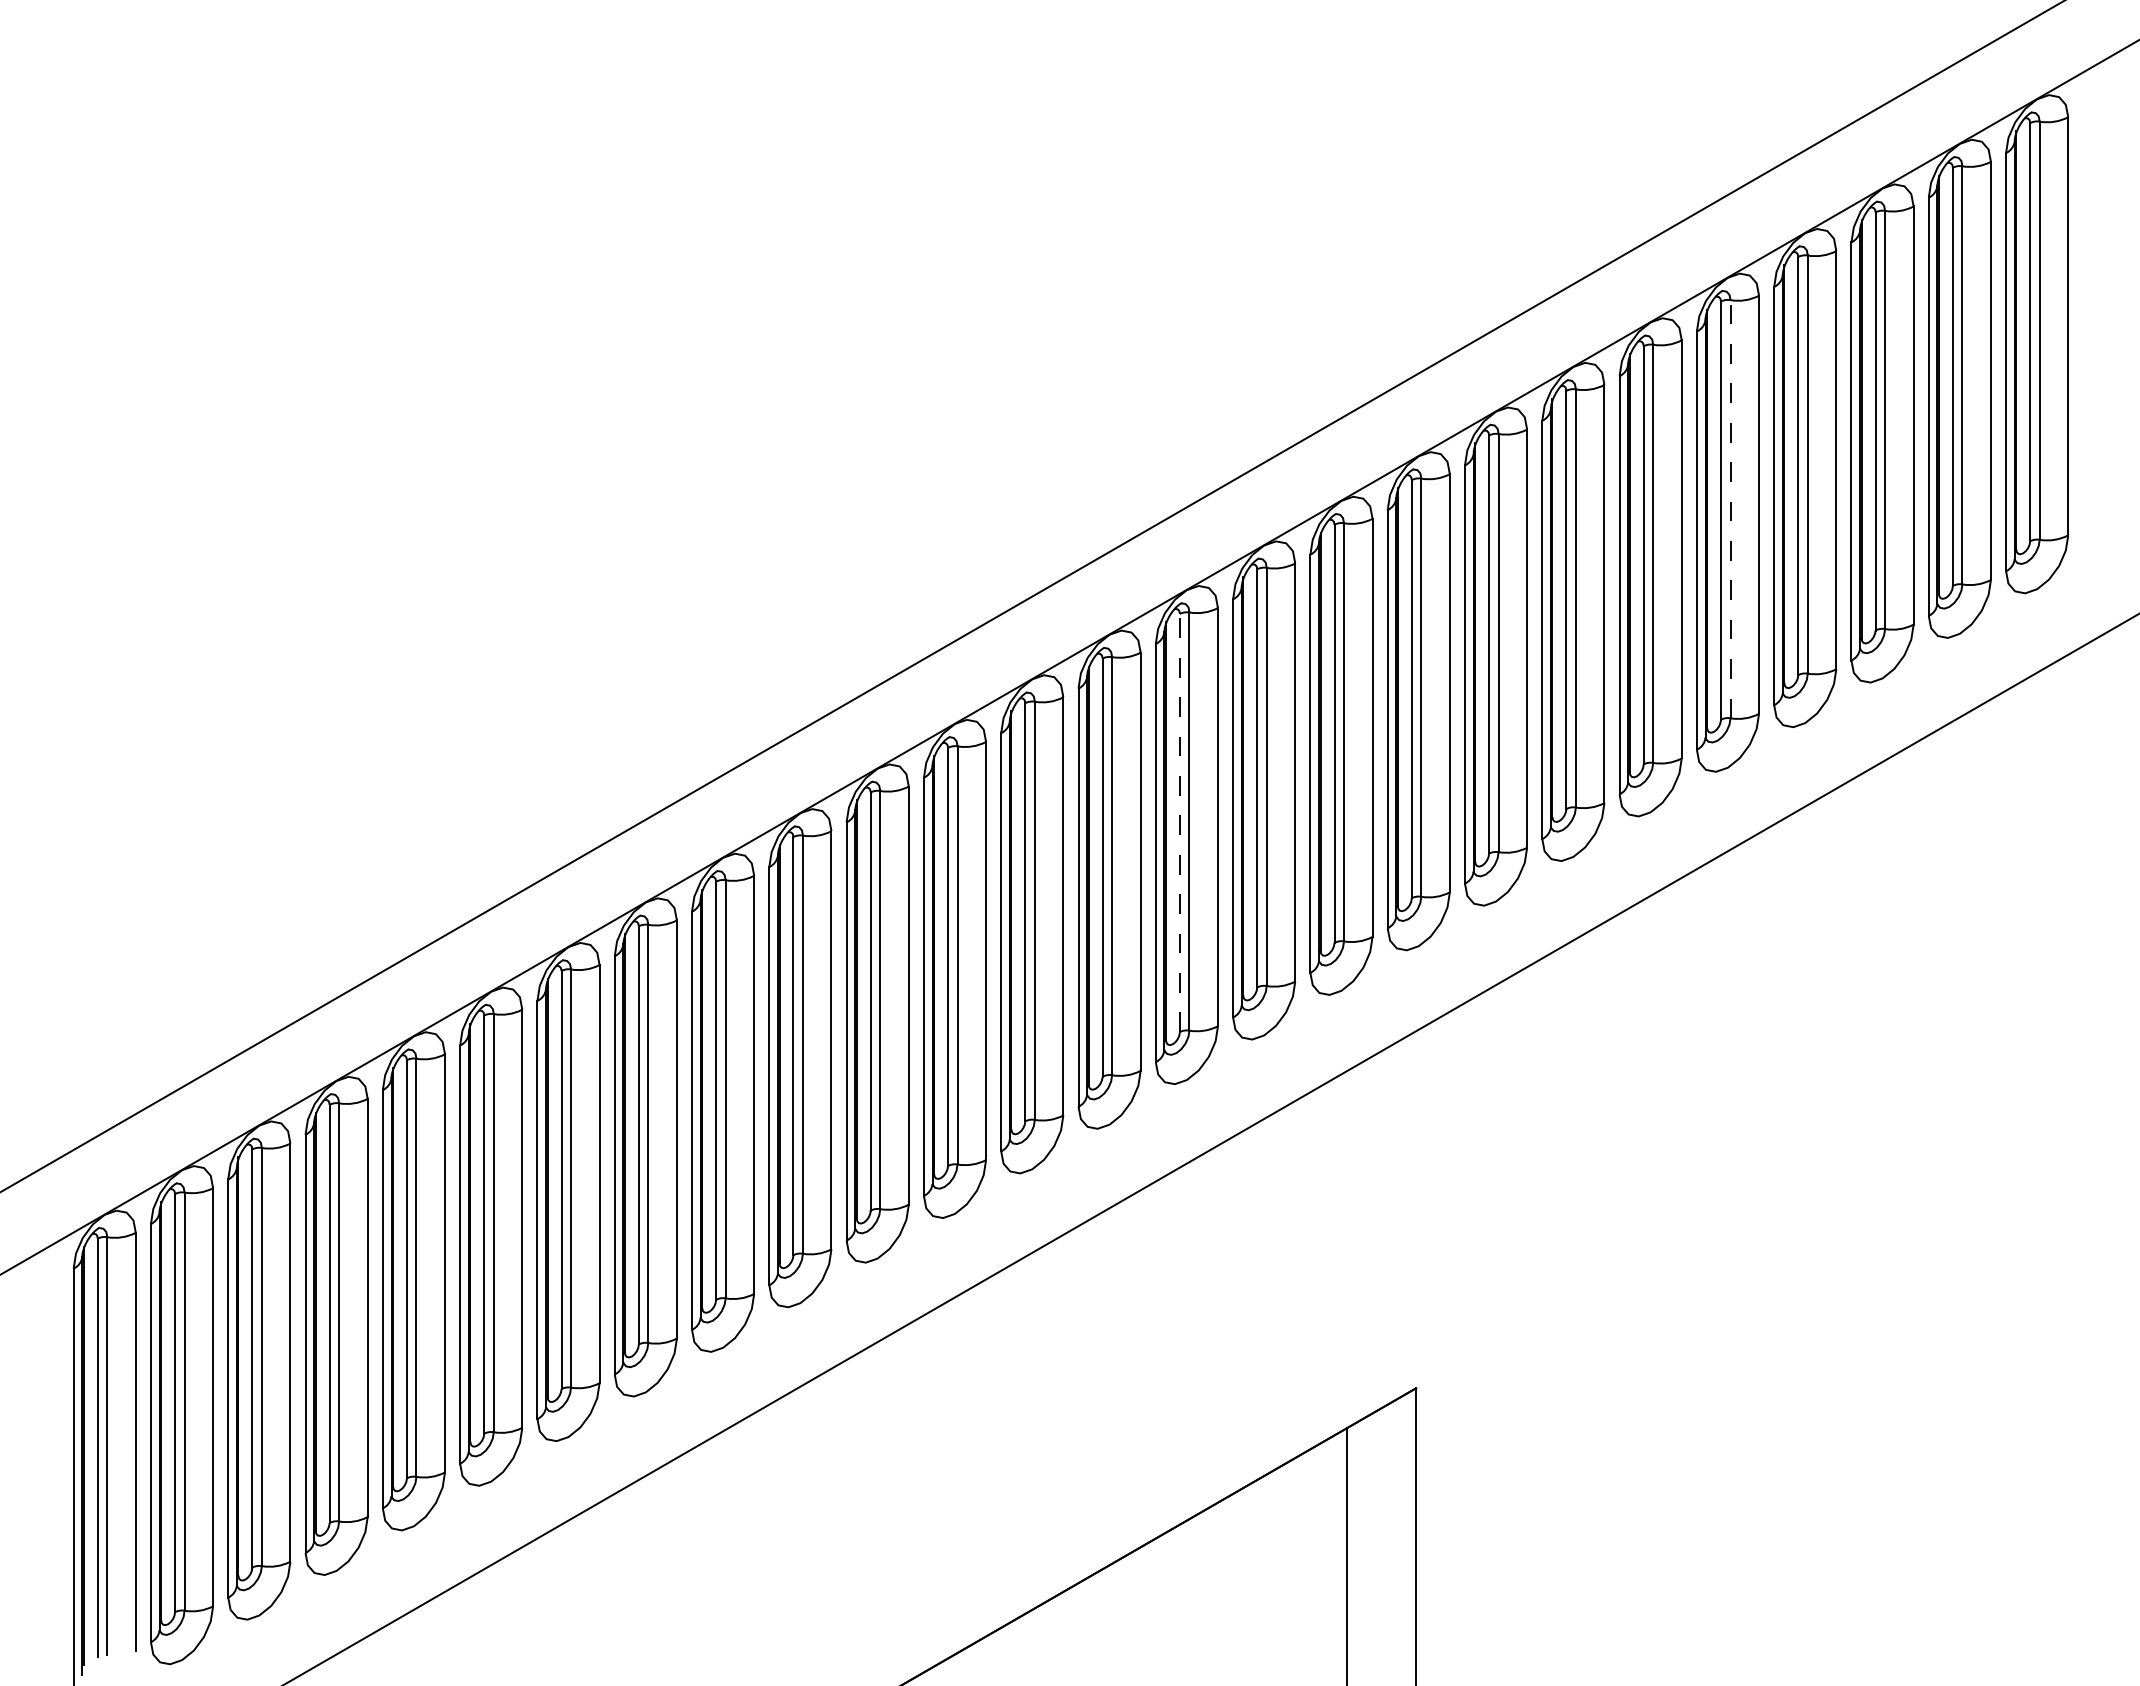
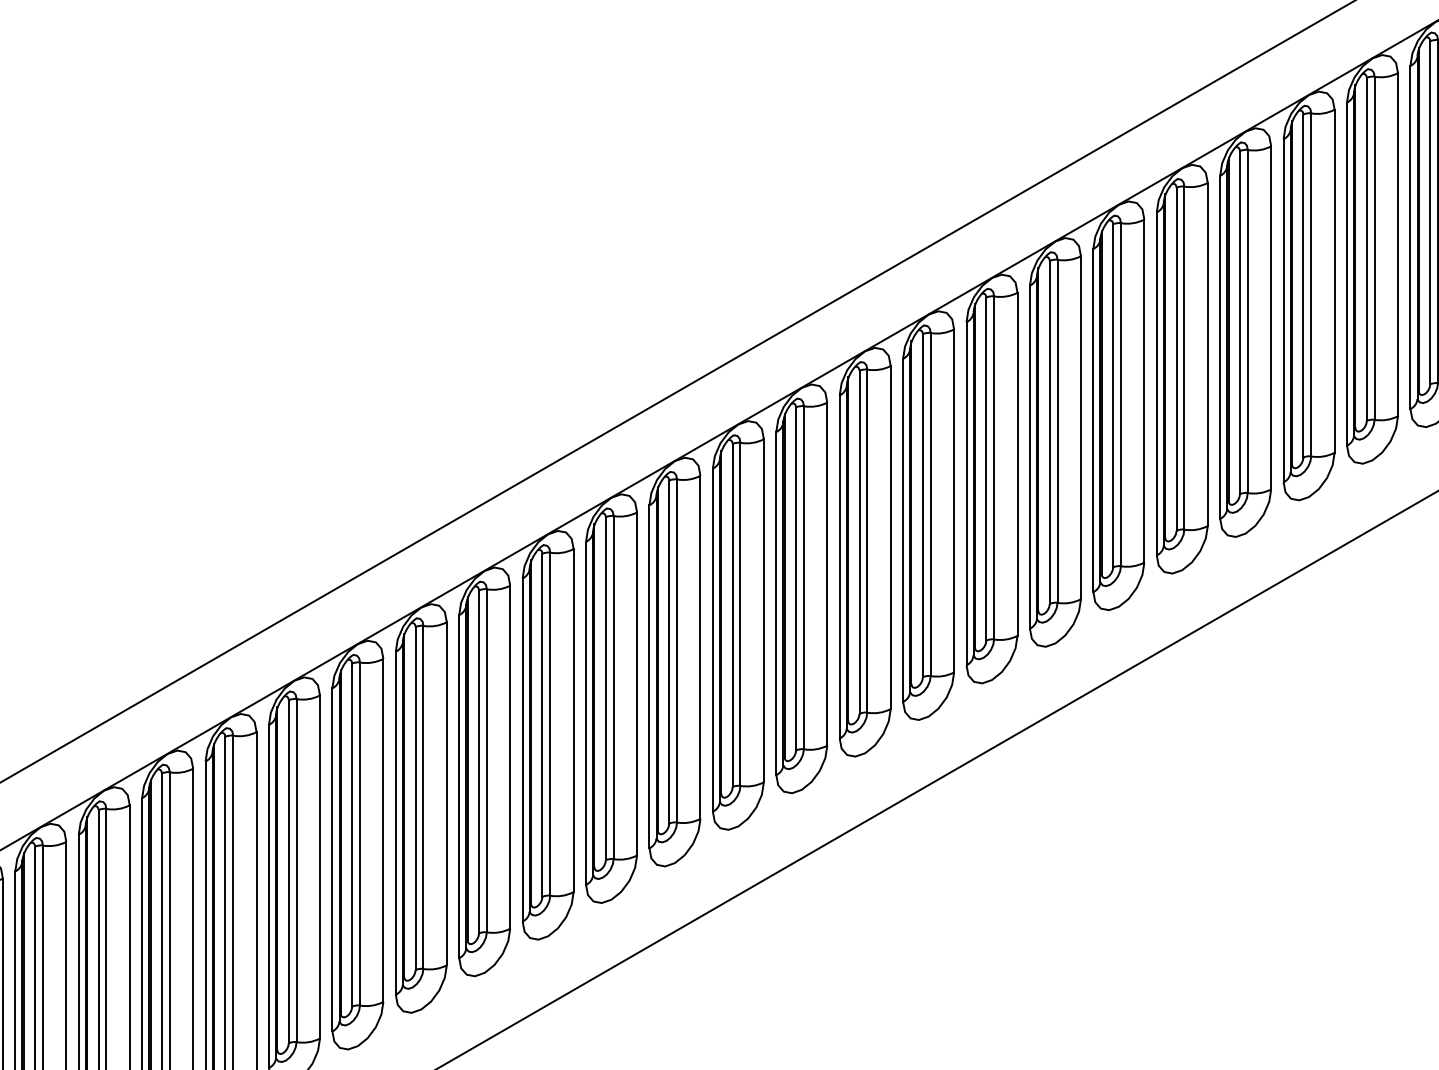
line: (1730, 508) -> (1184, 357), dashed -> solid
line: (1179, 822) -> (732, 615), dashed -> solid

